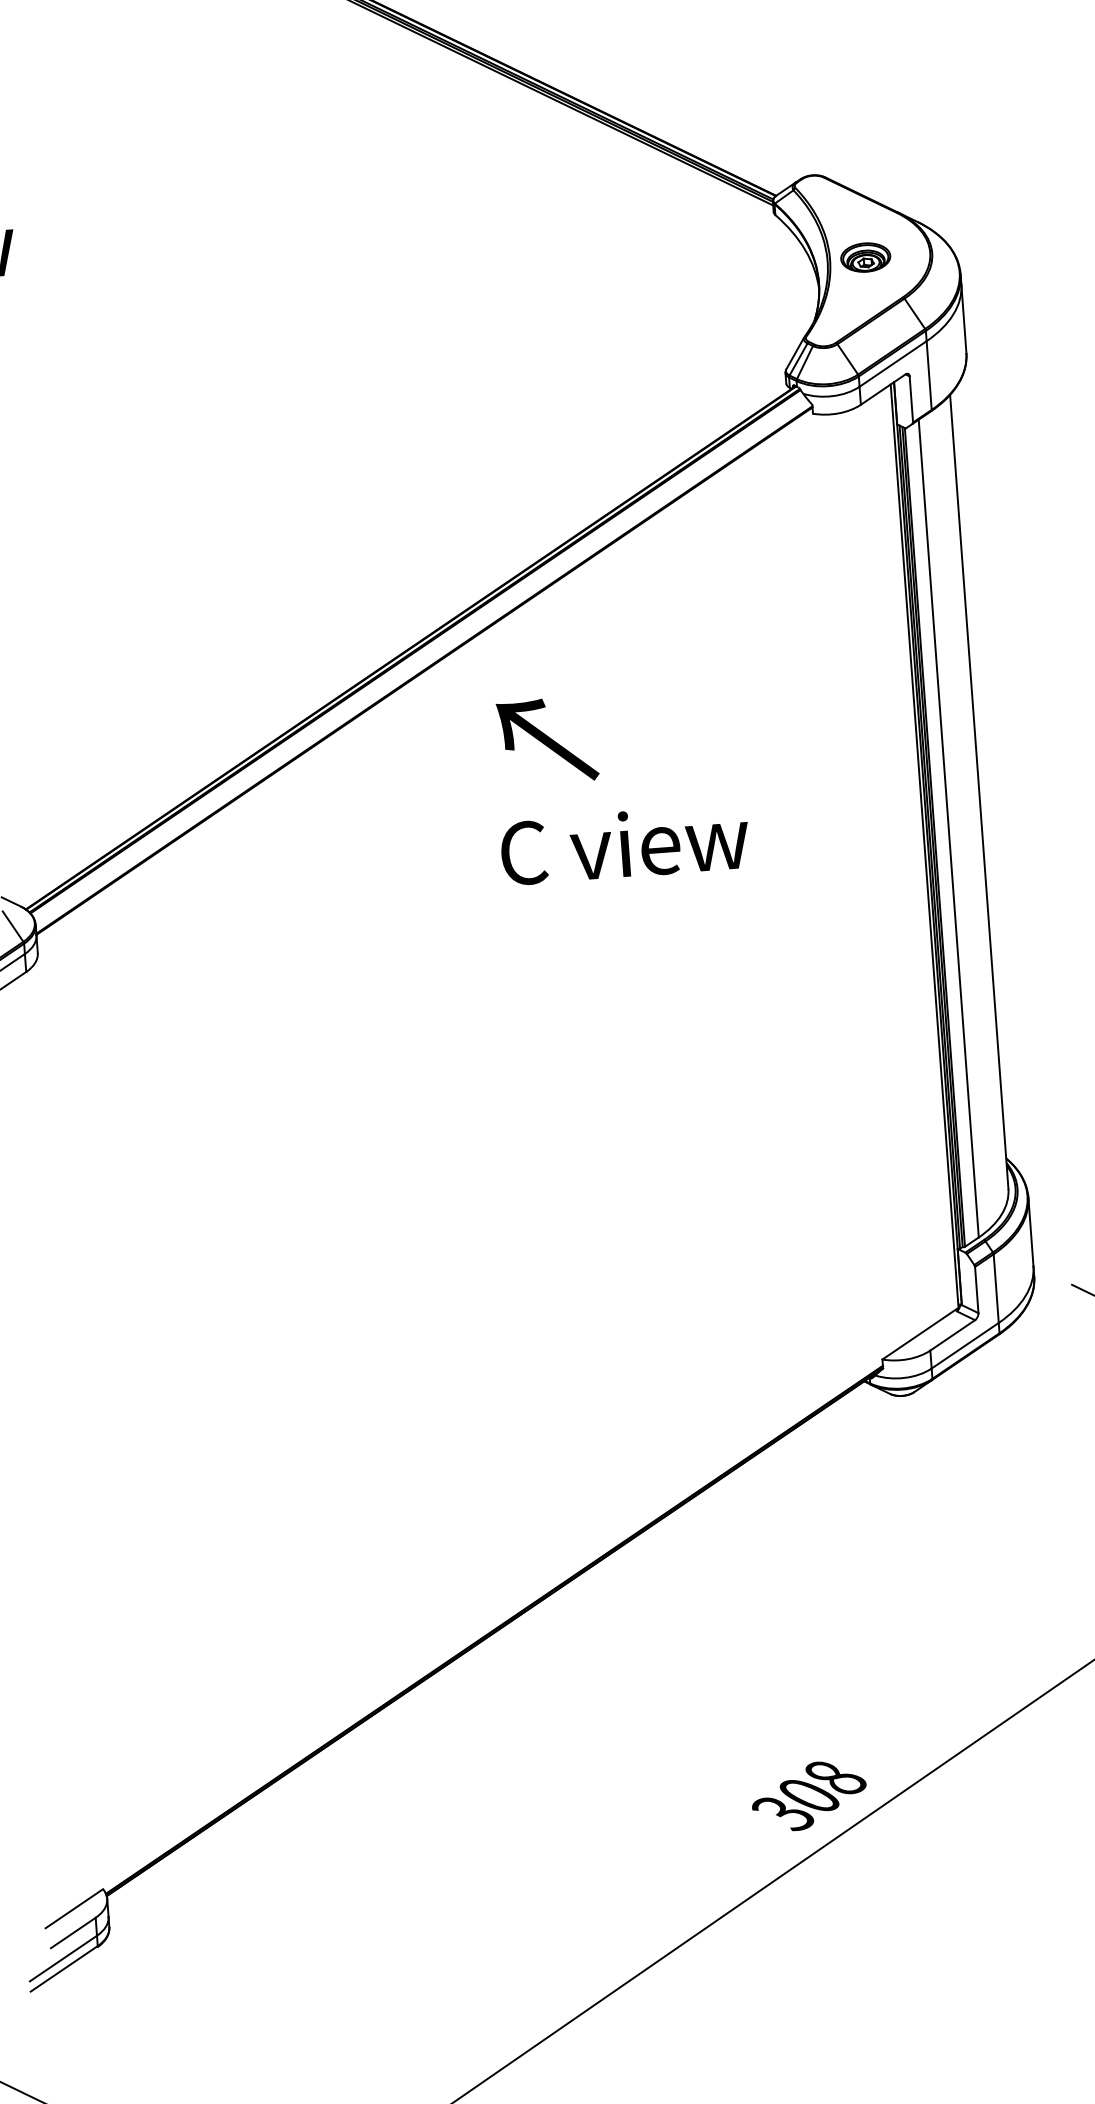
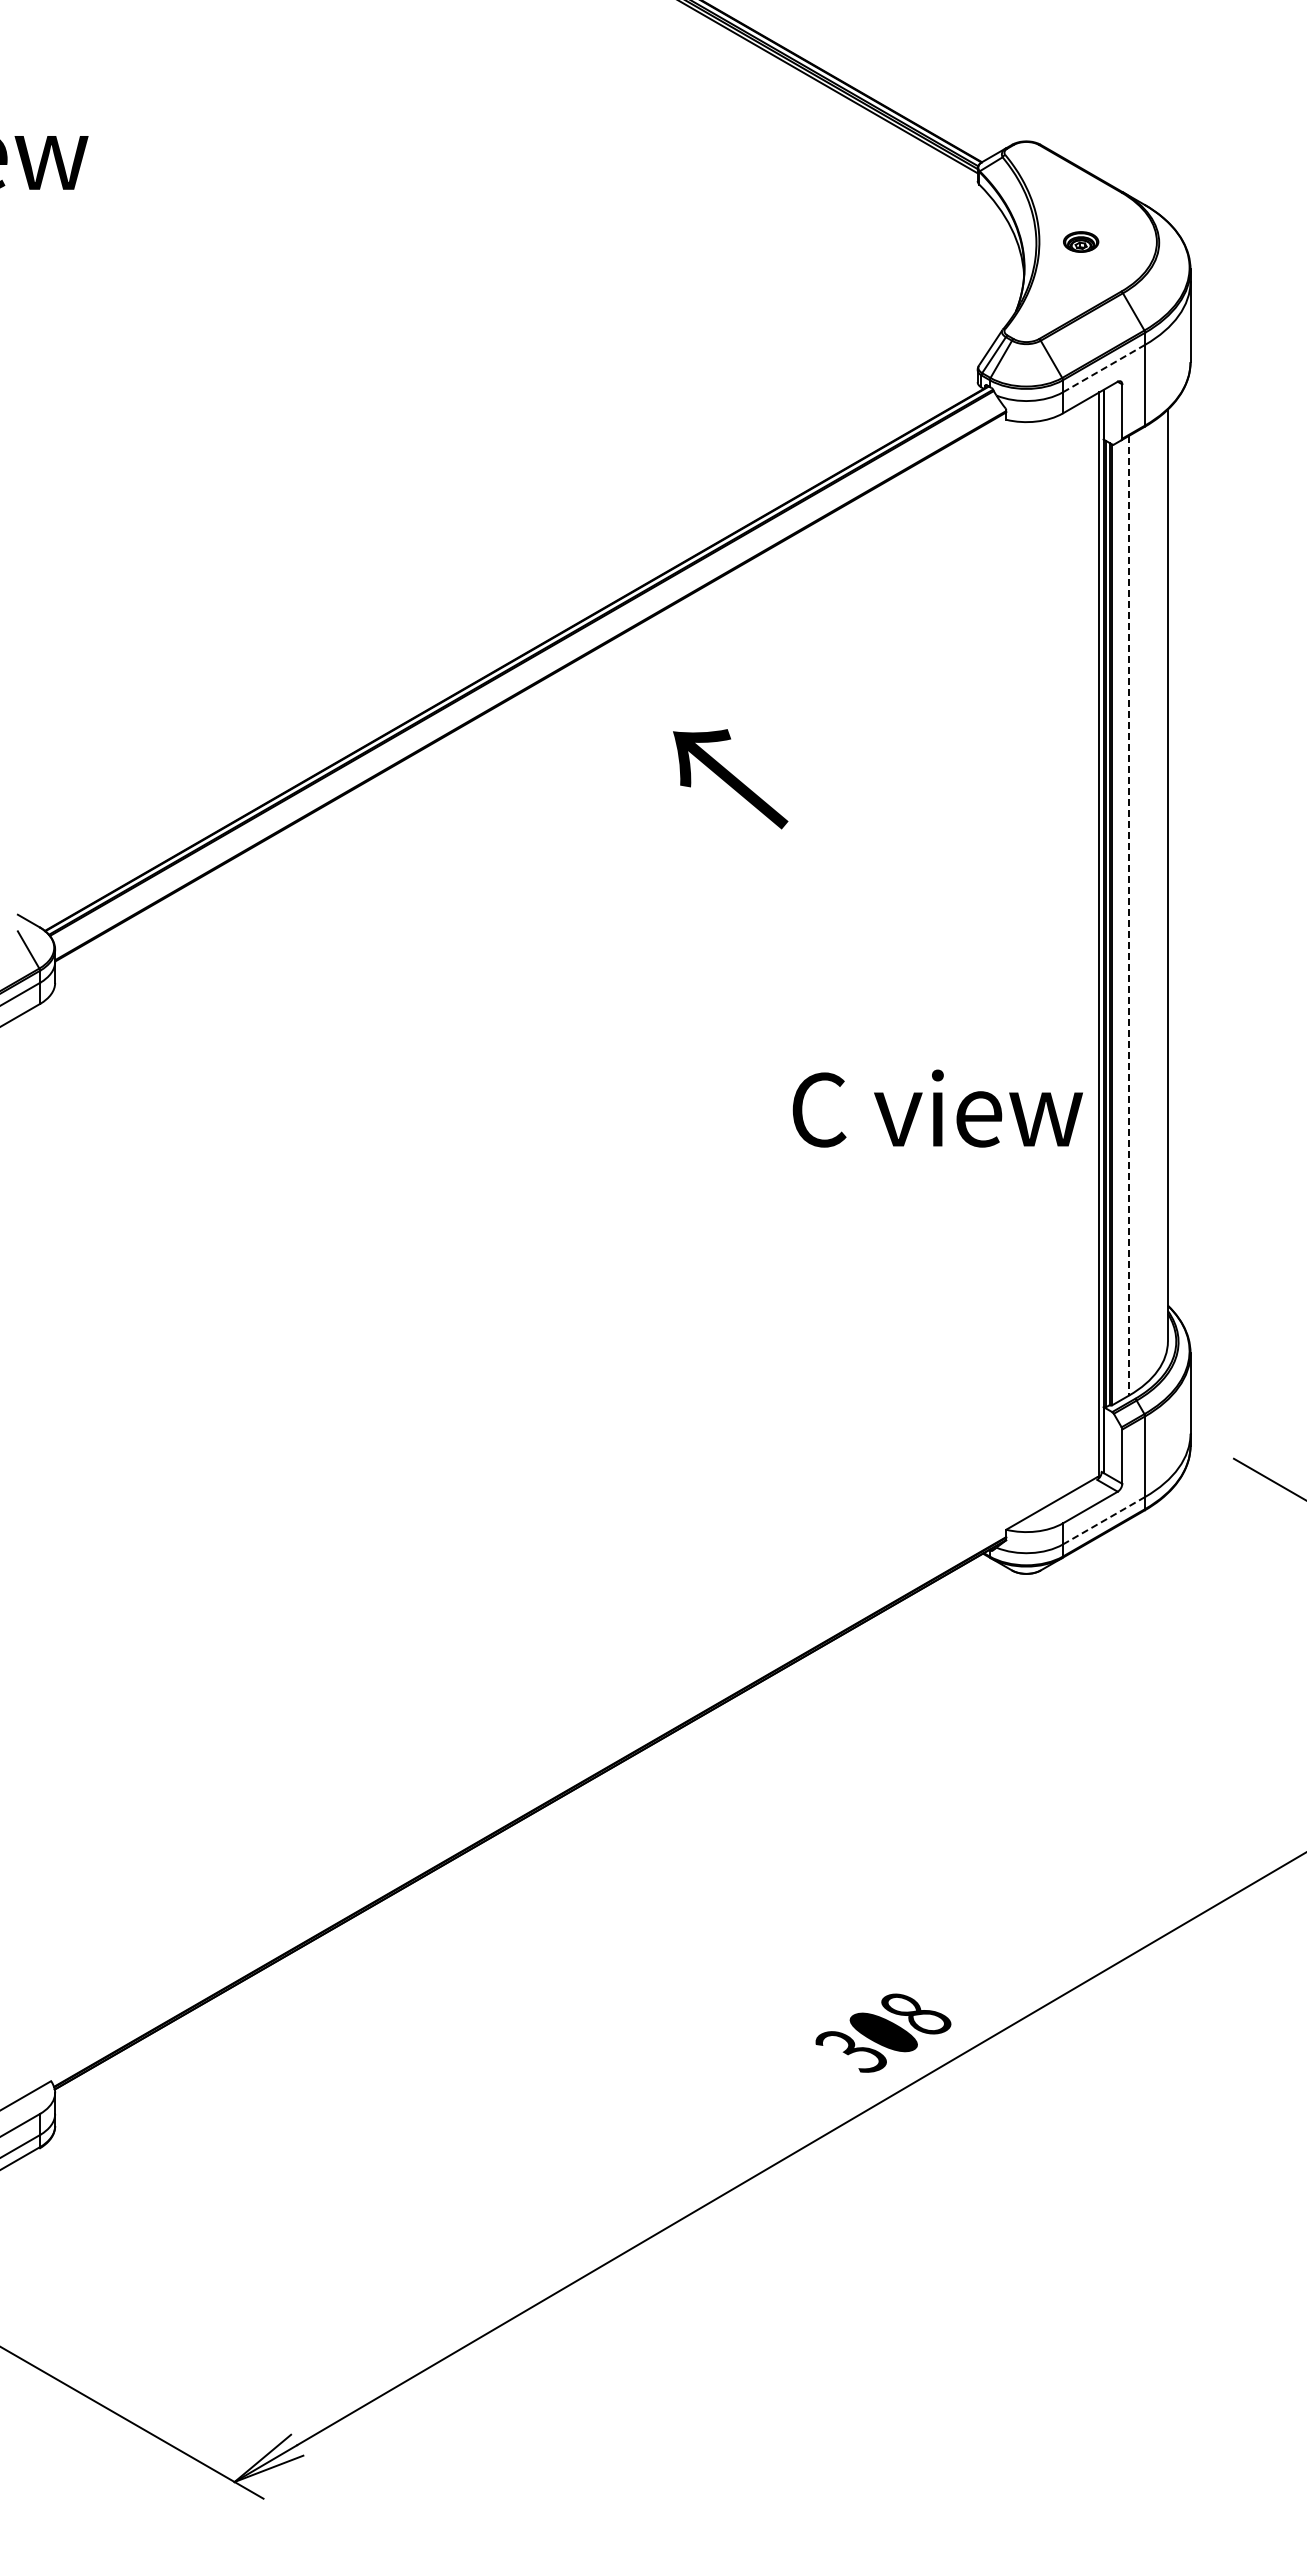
part: (865, 257) -> (1080, 241), size x0.6
line: (893, 363) -> (1104, 368), solid -> dashed
text: (547, 741) -> (730, 779), moved
line: (949, 828) -> (1129, 915), solid -> dashed
text: (624, 844) -> (937, 1108), moved
line: (964, 1345) -> (1103, 1520), solid -> dashed

